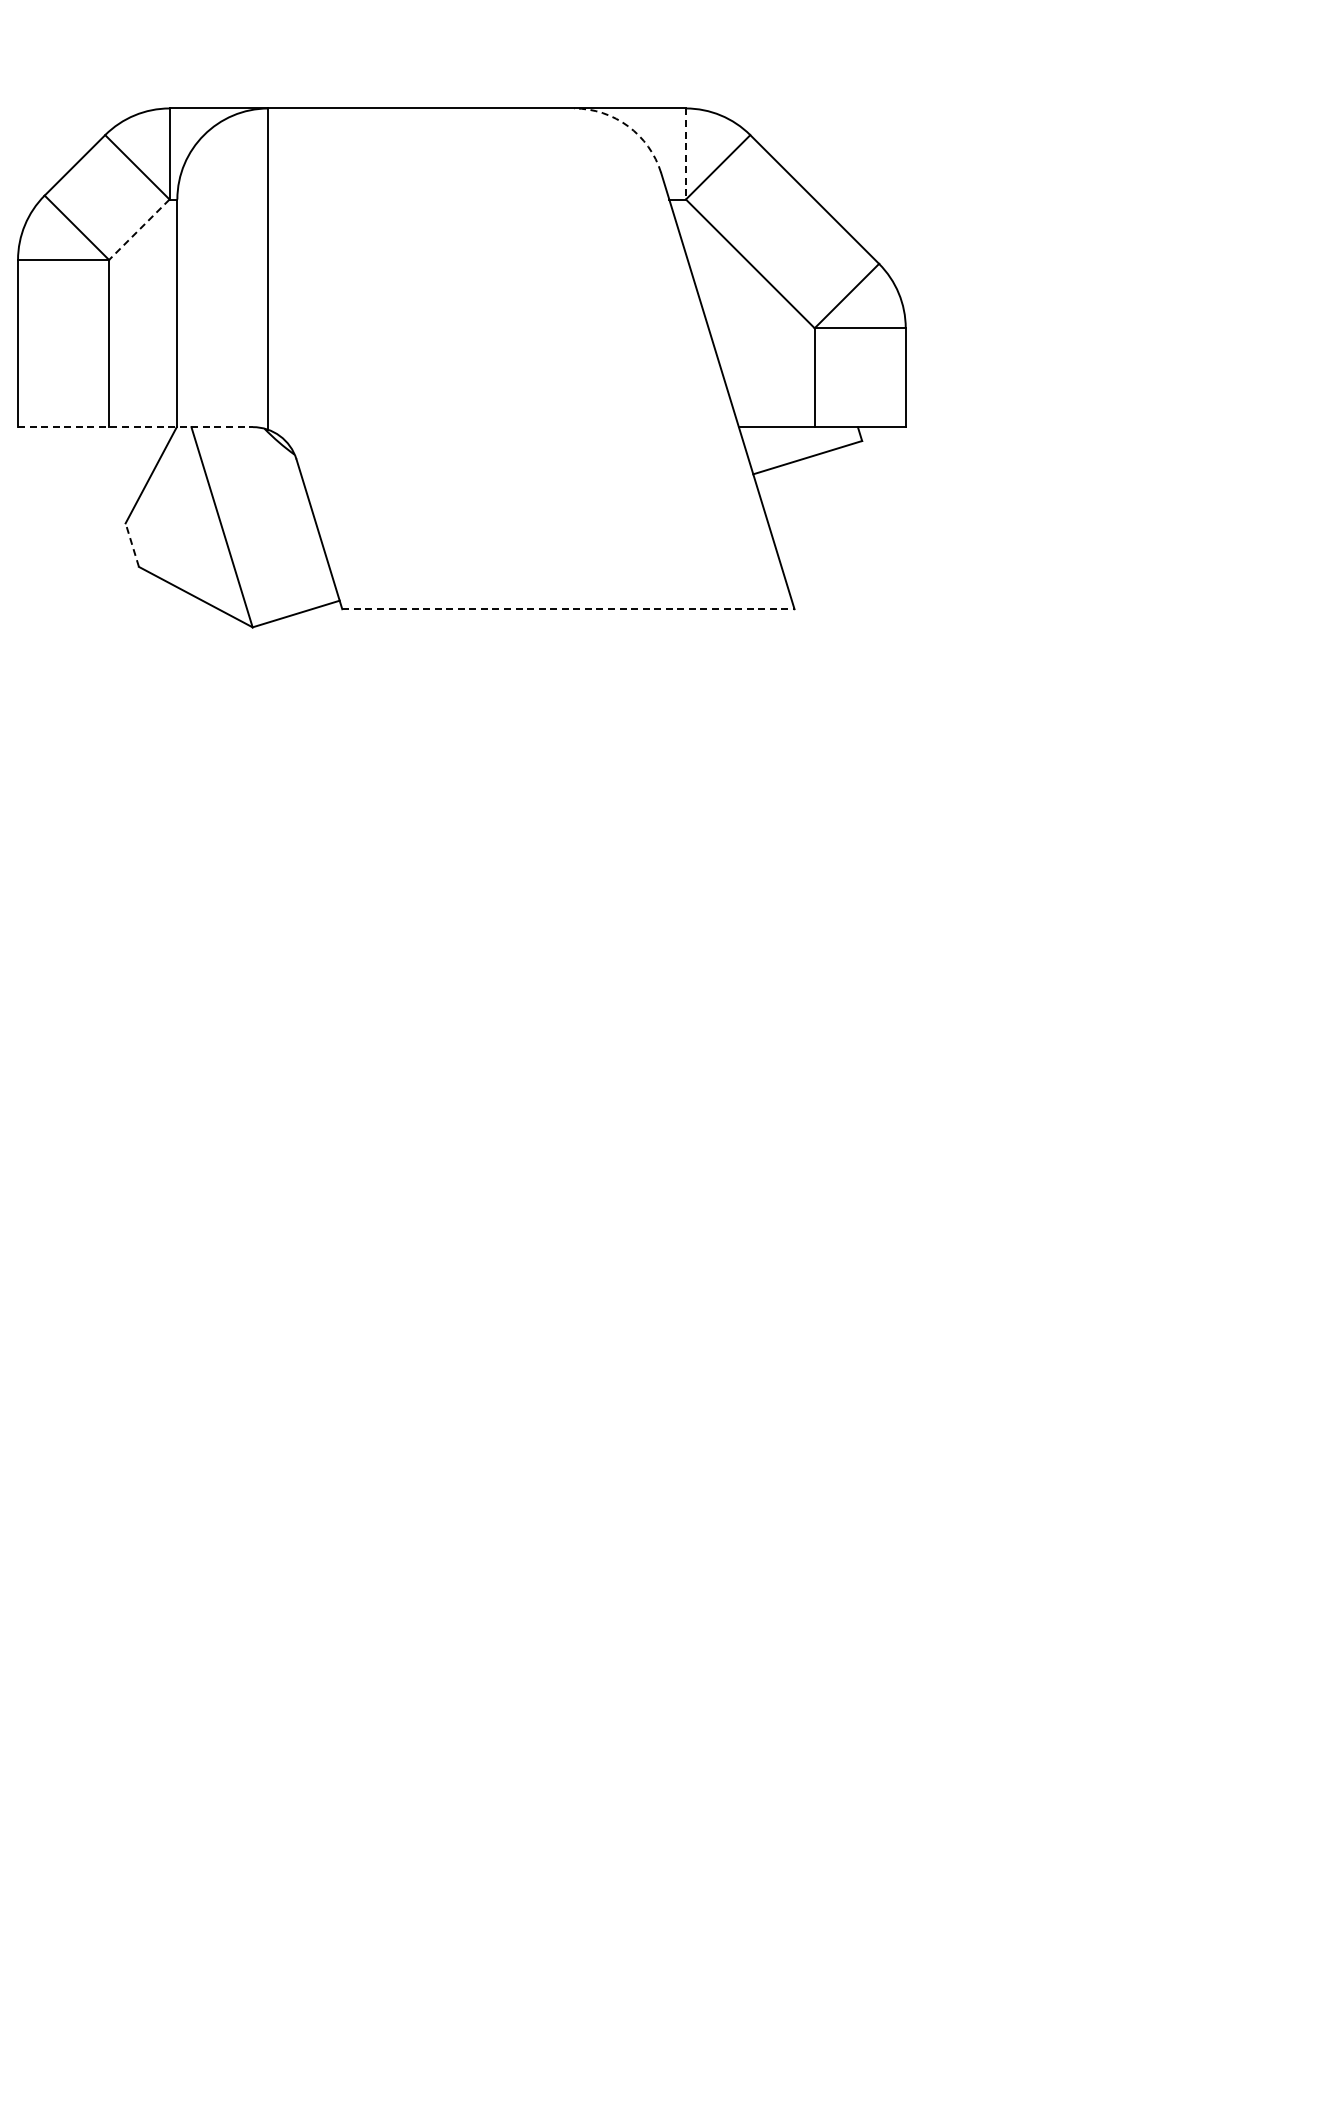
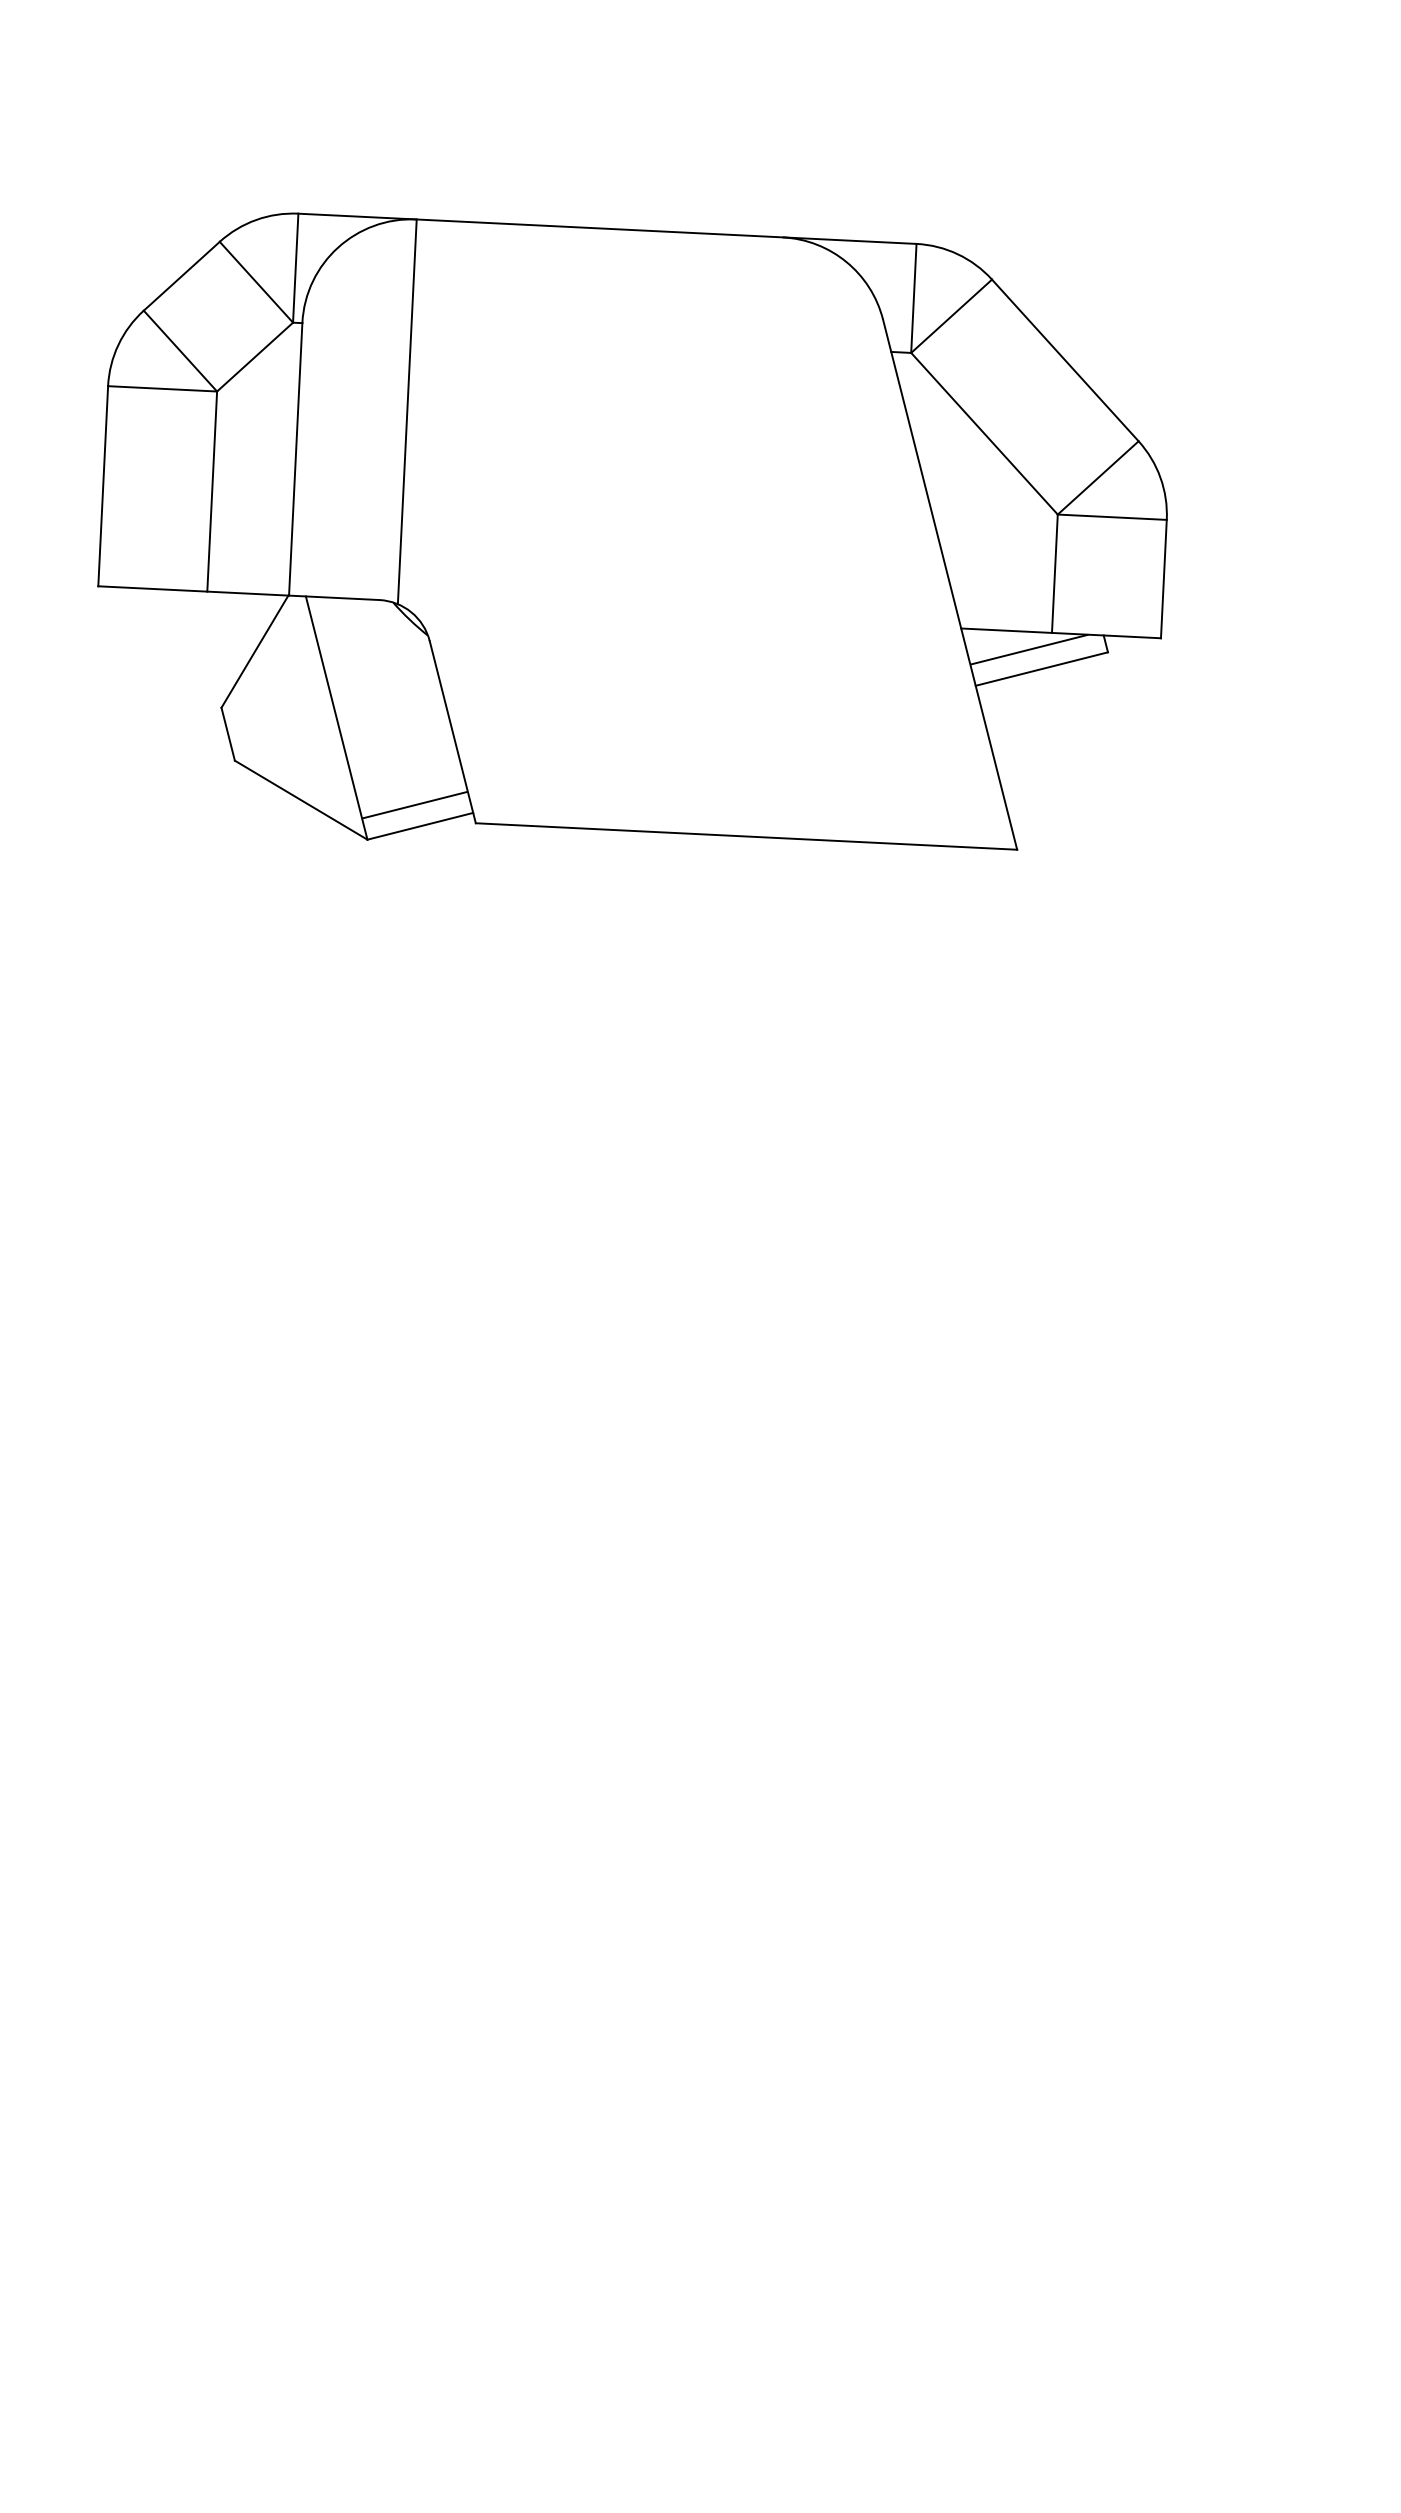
arc: (628, 126) -> (846, 262), dashed -> solid
line: (685, 154) -> (913, 299), dashed -> solid
line: (139, 229) -> (255, 356), dashed -> solid
line: (135, 427) -> (238, 593), dashed -> solid
line: (796, 441) -> (1029, 649), added
line: (132, 545) -> (228, 734), dashed -> solid
line: (290, 596) -> (414, 804), added
line: (568, 609) -> (746, 836), dashed -> solid

